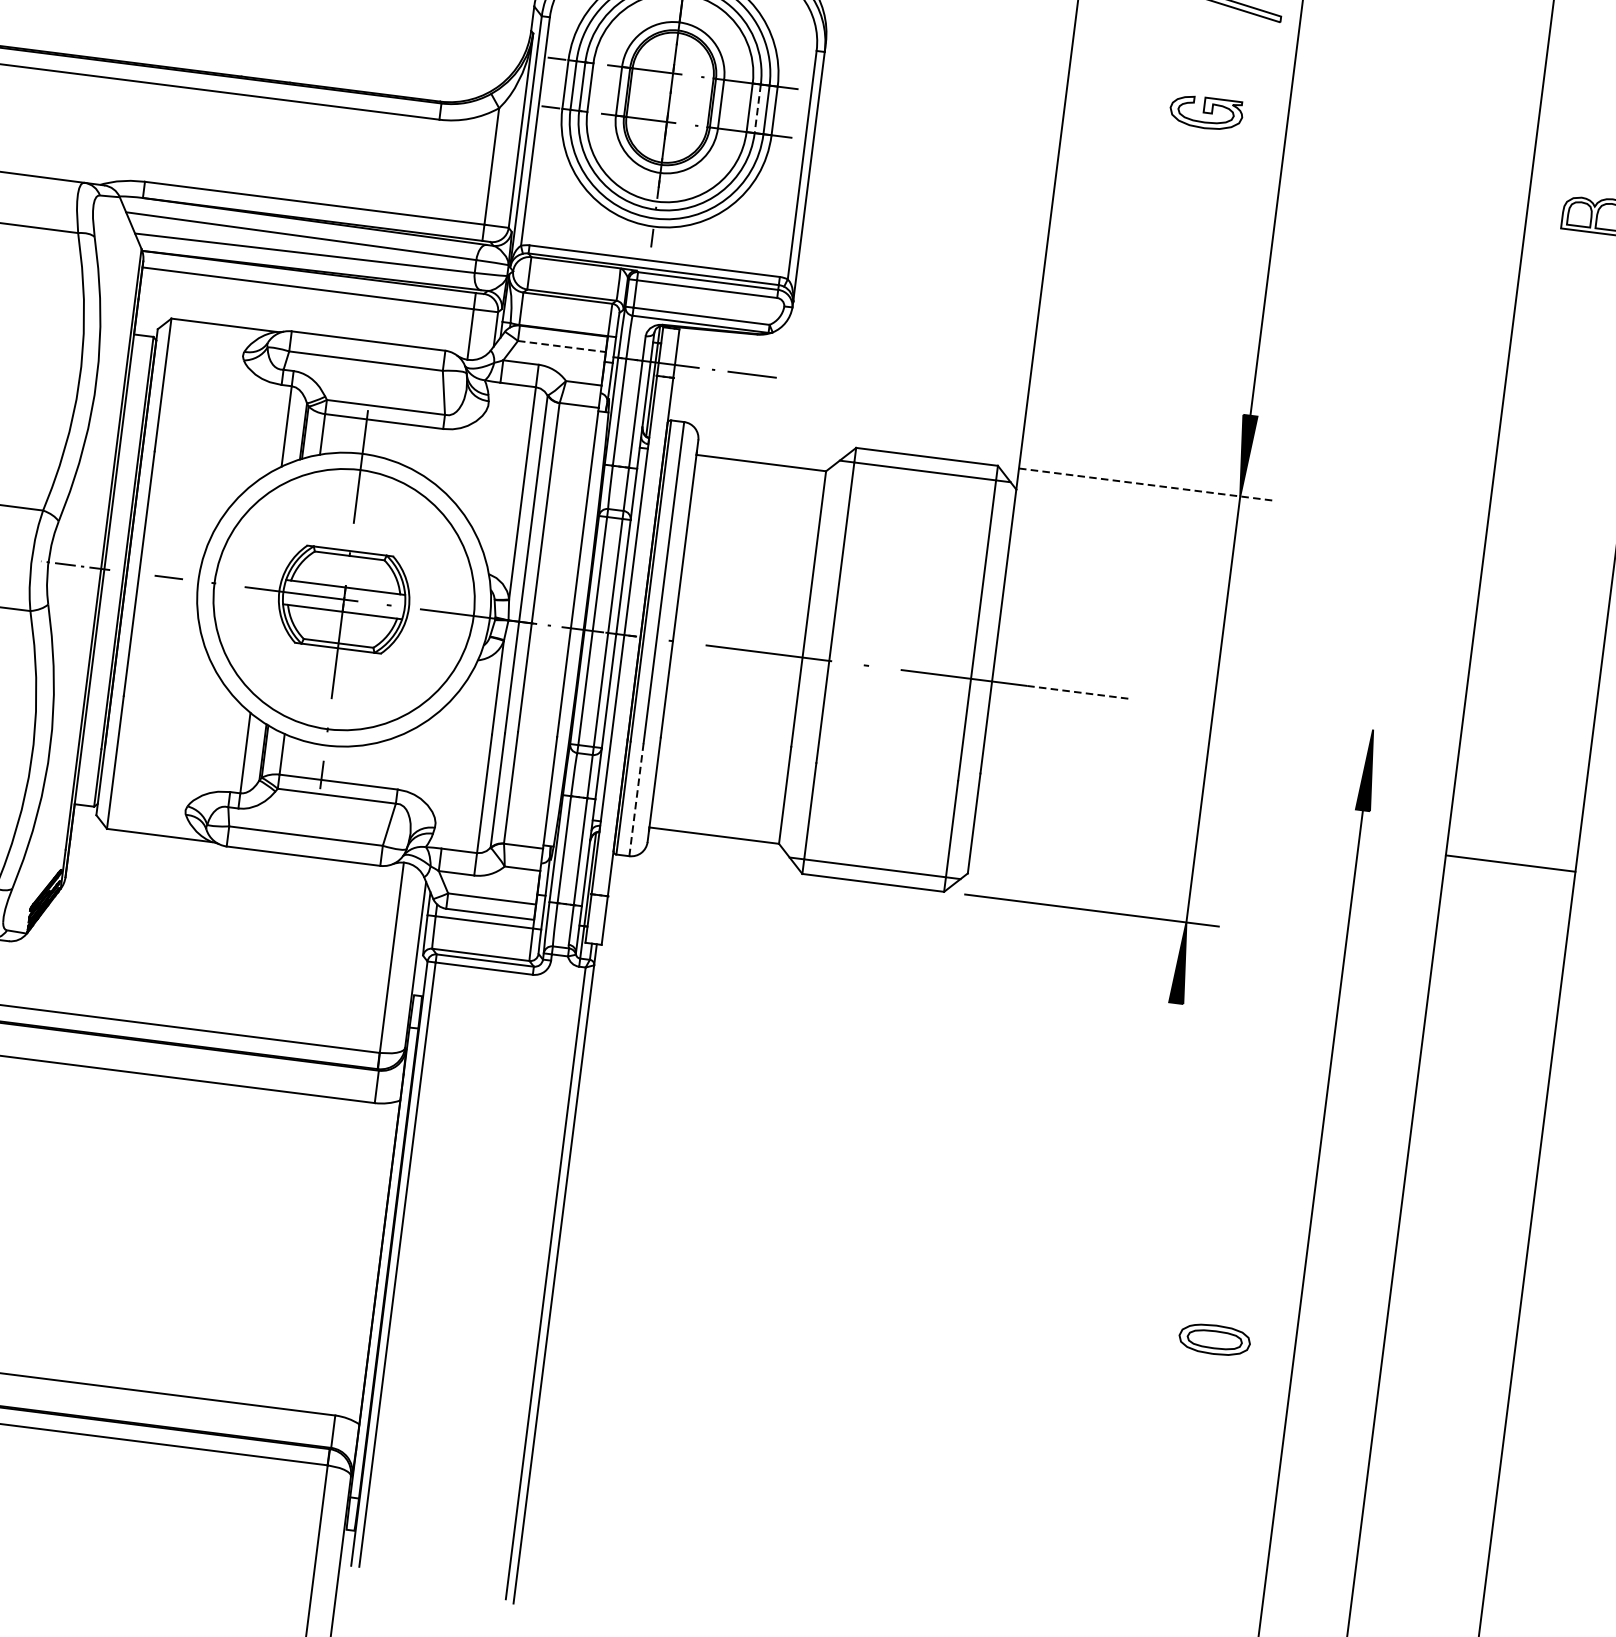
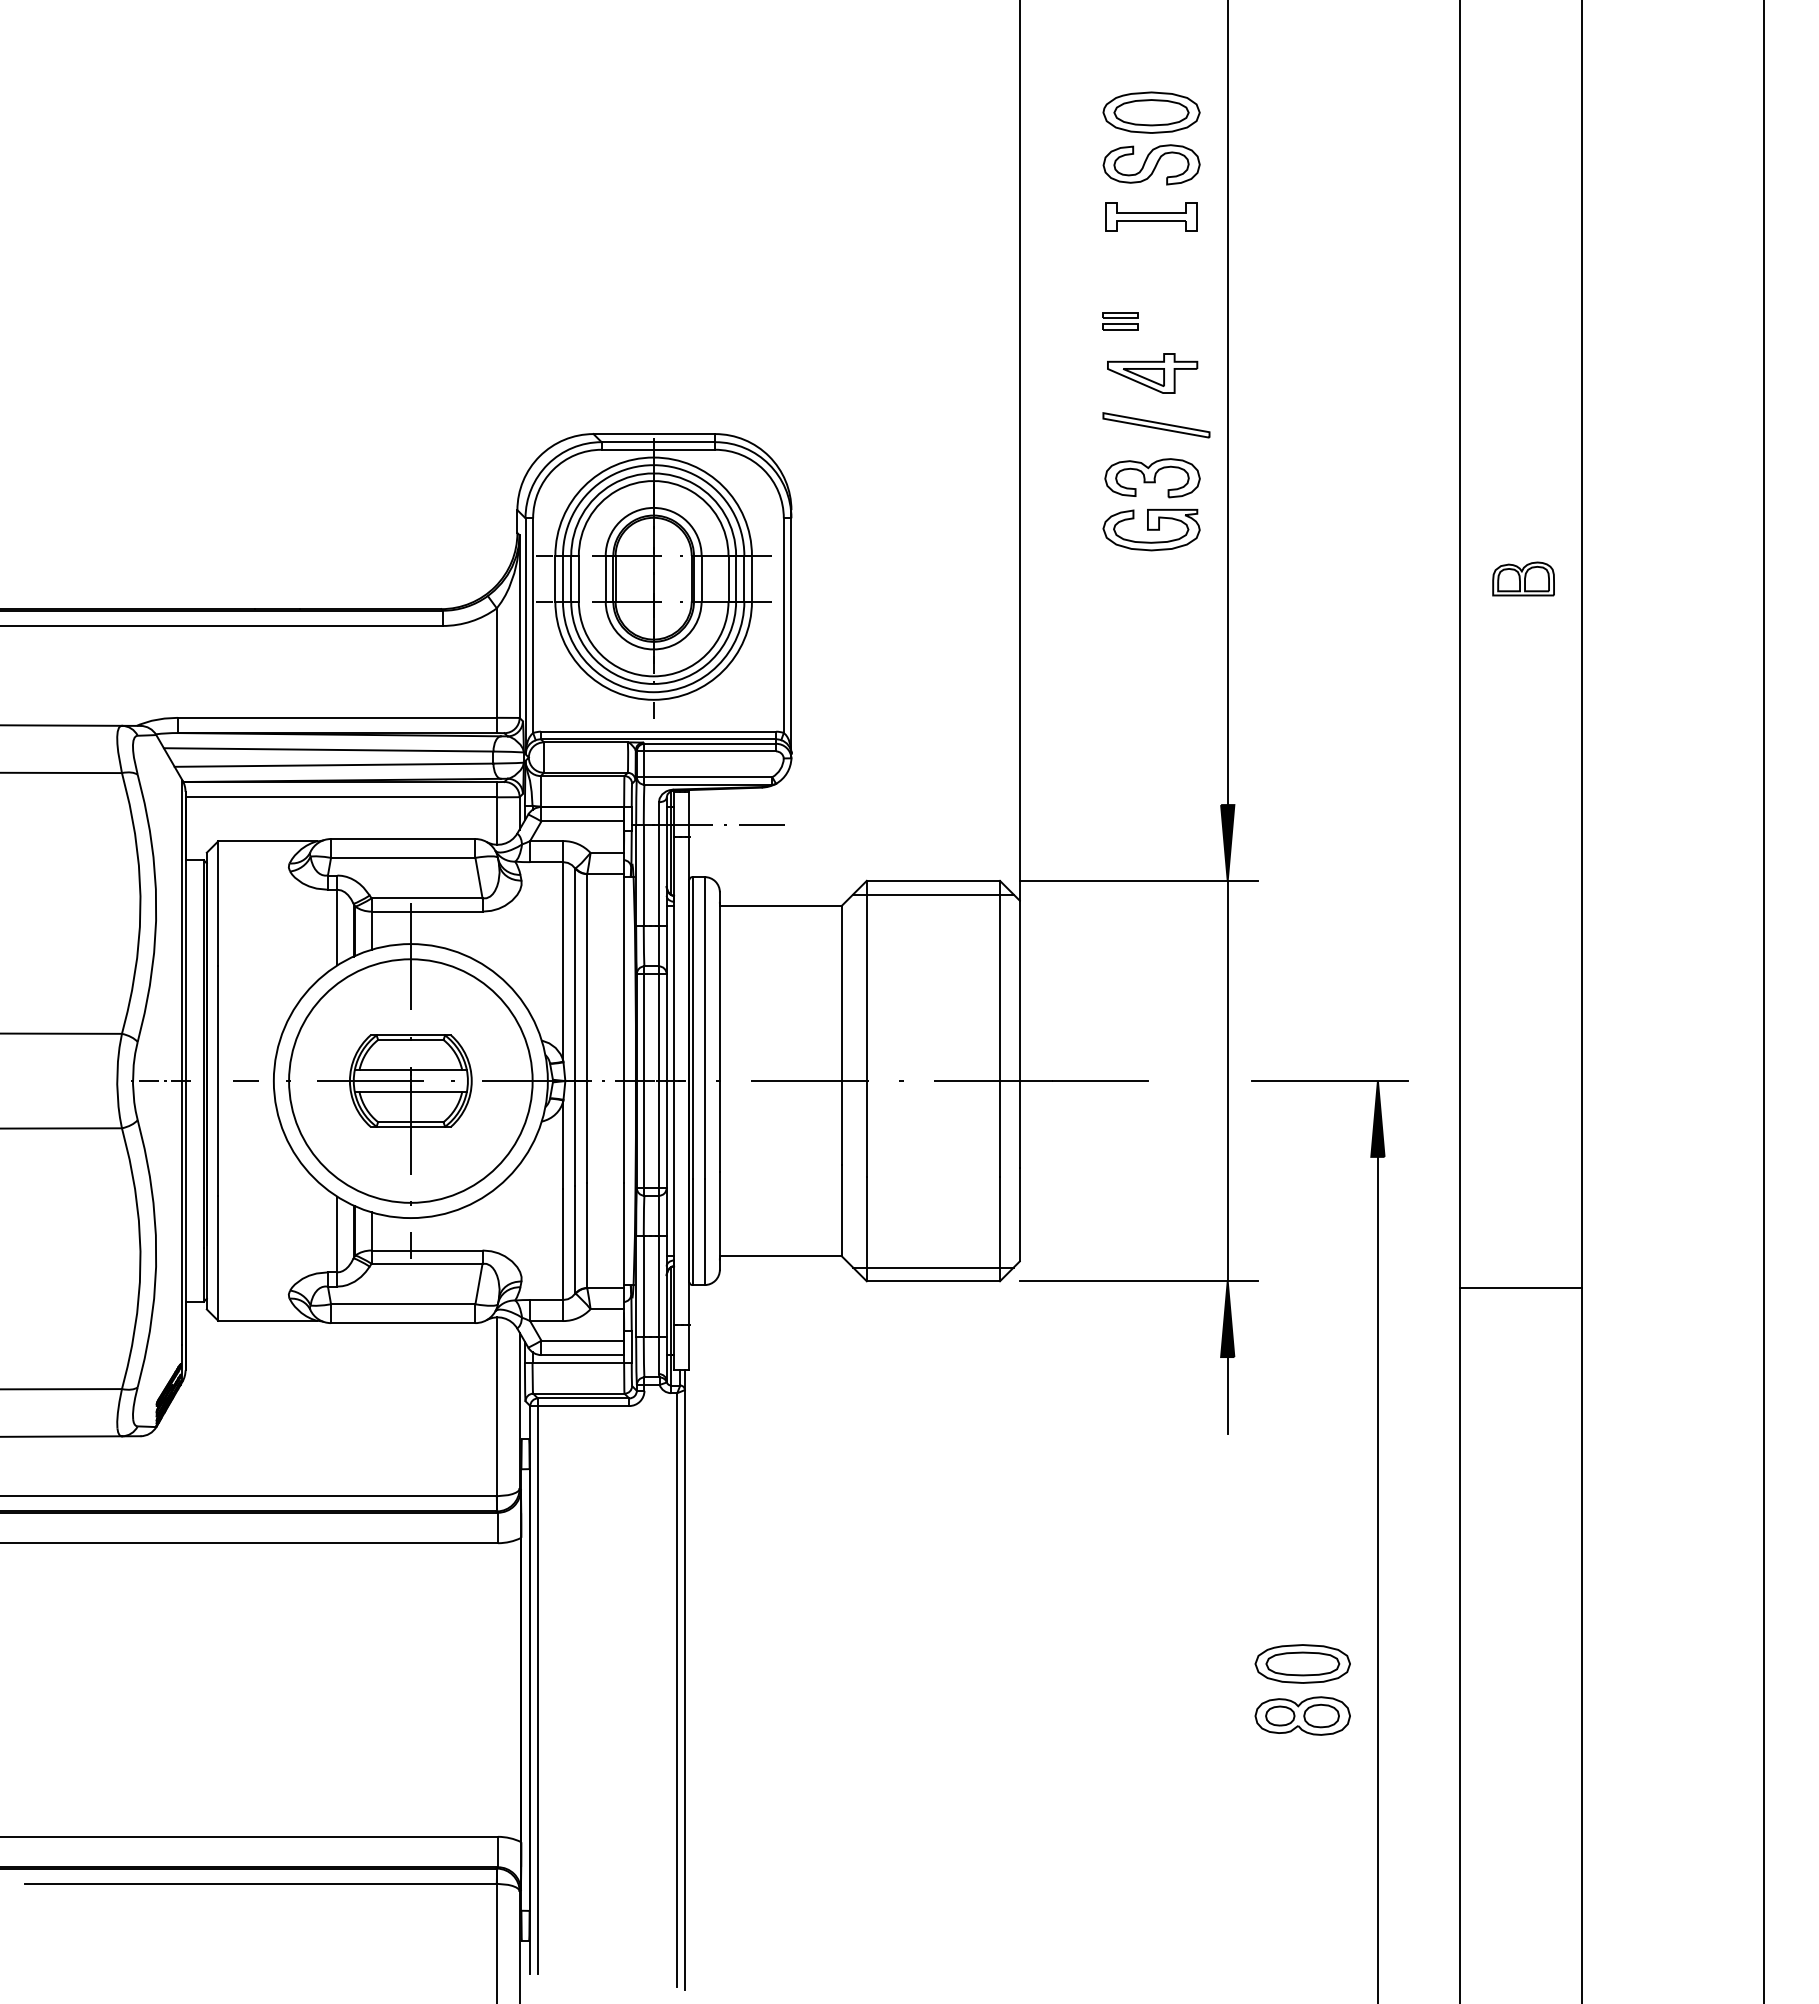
part: (1214, 58) -> (1152, 478), added
line: (758, 108) -> (736, 578), dashed -> solid
part: (1206, 113) -> (1151, 530), size x1.43
line: (562, 346) -> (583, 821), dashed -> solid
line: (1146, 484) -> (1139, 880), dashed -> solid
line: (1077, 692) -> (1100, 1081), dashed -> solid
line: (1321, 723) -> (1329, 1081), added
line: (636, 799) -> (704, 1231), dashed -> solid
line: (1510, 863) -> (1520, 1287), moved
line: (1170, 1043) -> (1227, 1395), added
part: (1214, 1339) -> (1302, 1663), size x1.43
part: (1207, 1394) -> (1302, 1715), added

